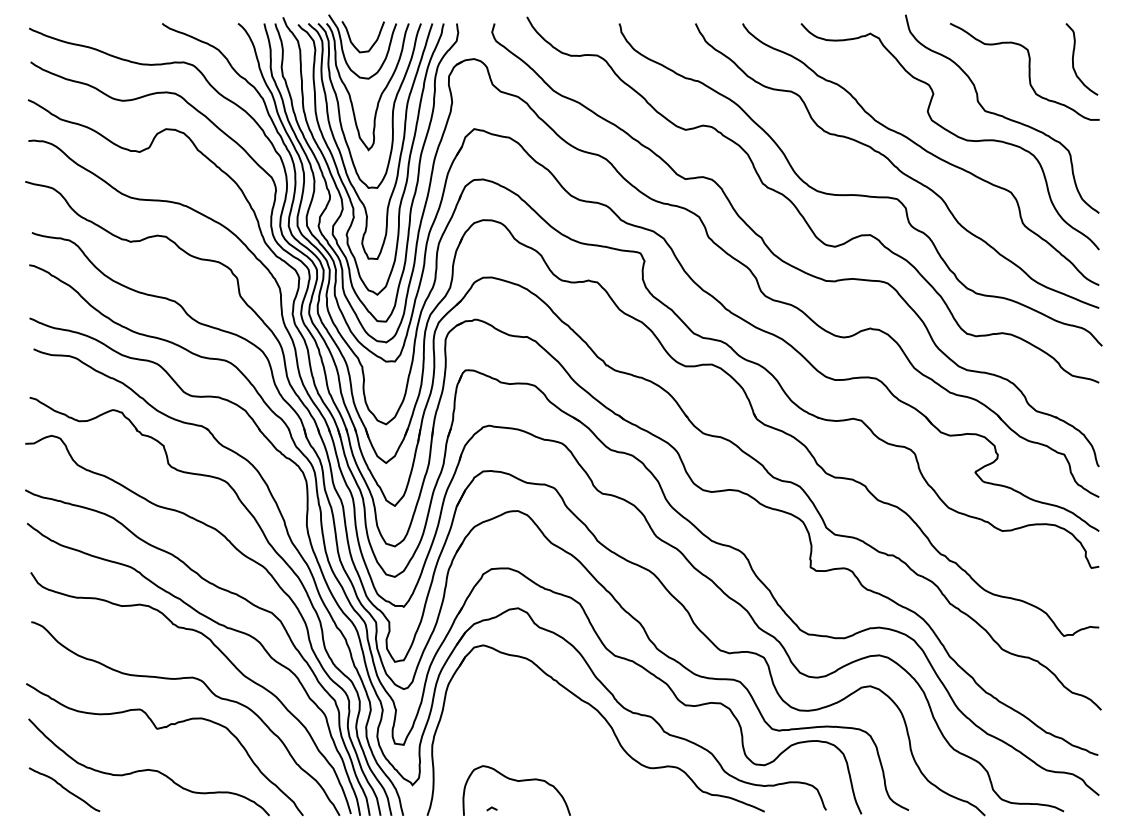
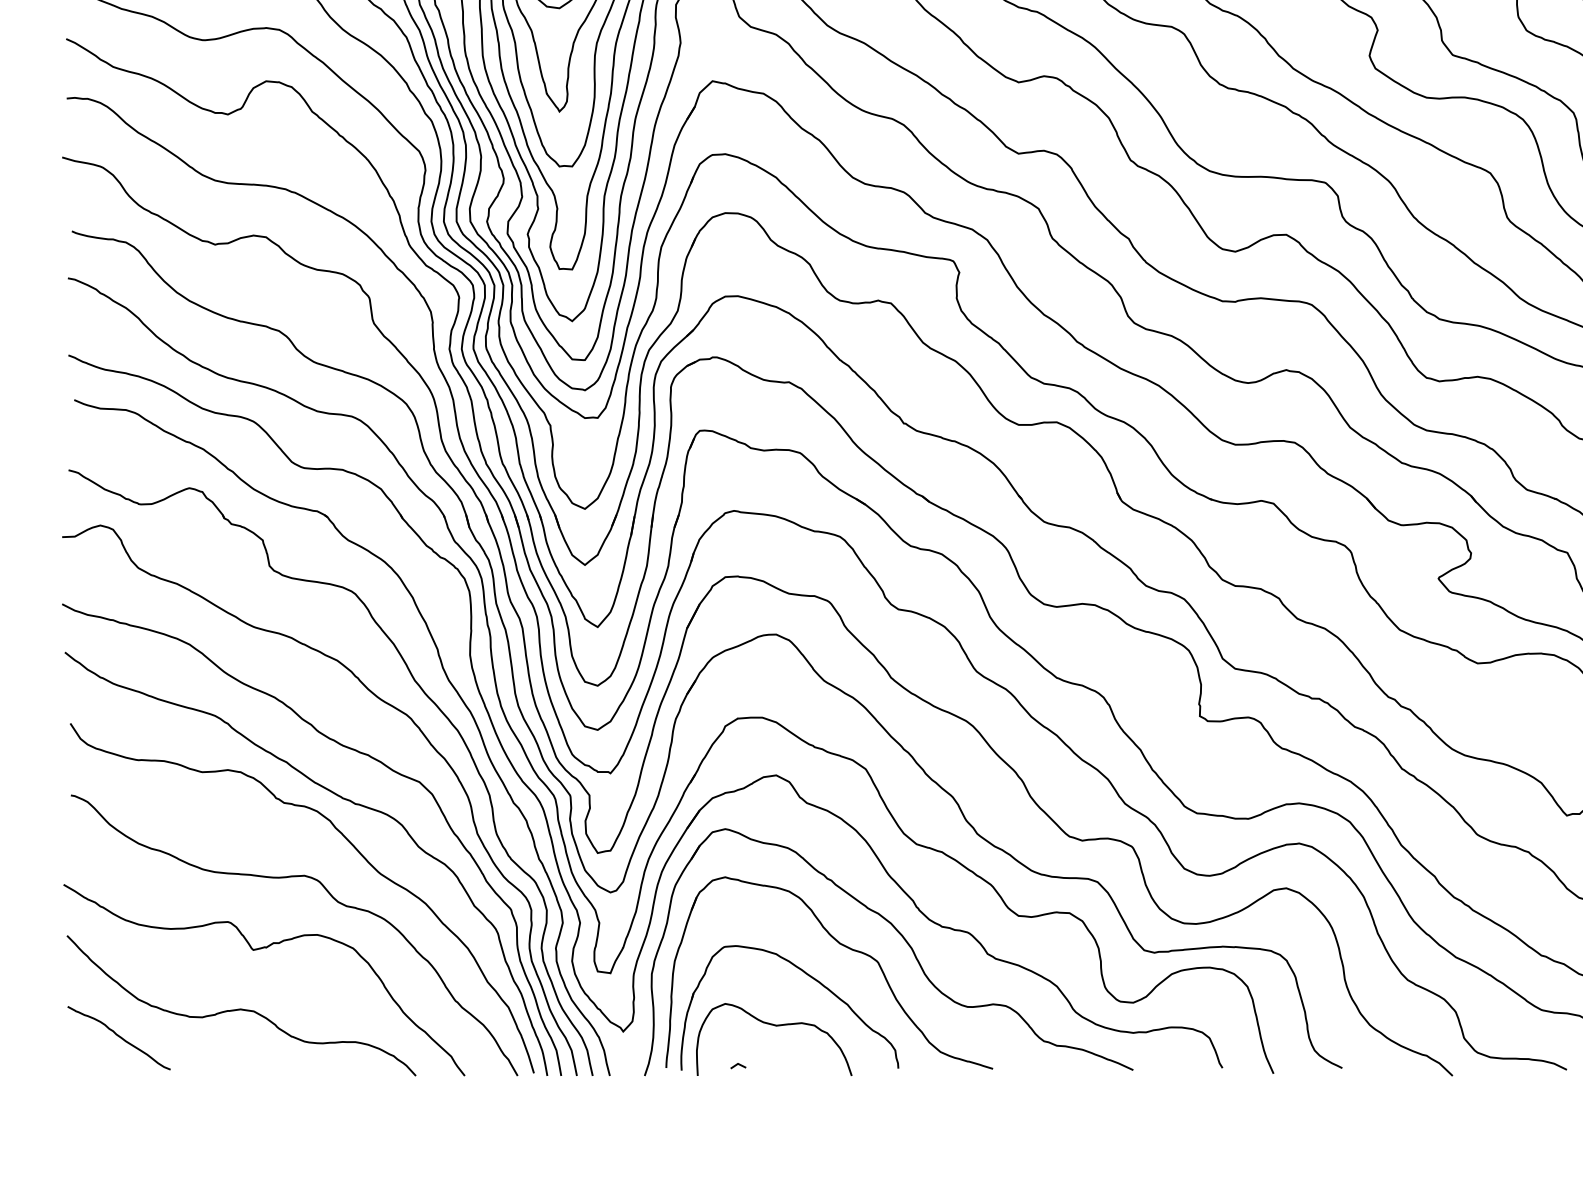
part: (548, 750) -> (820, 981), added

